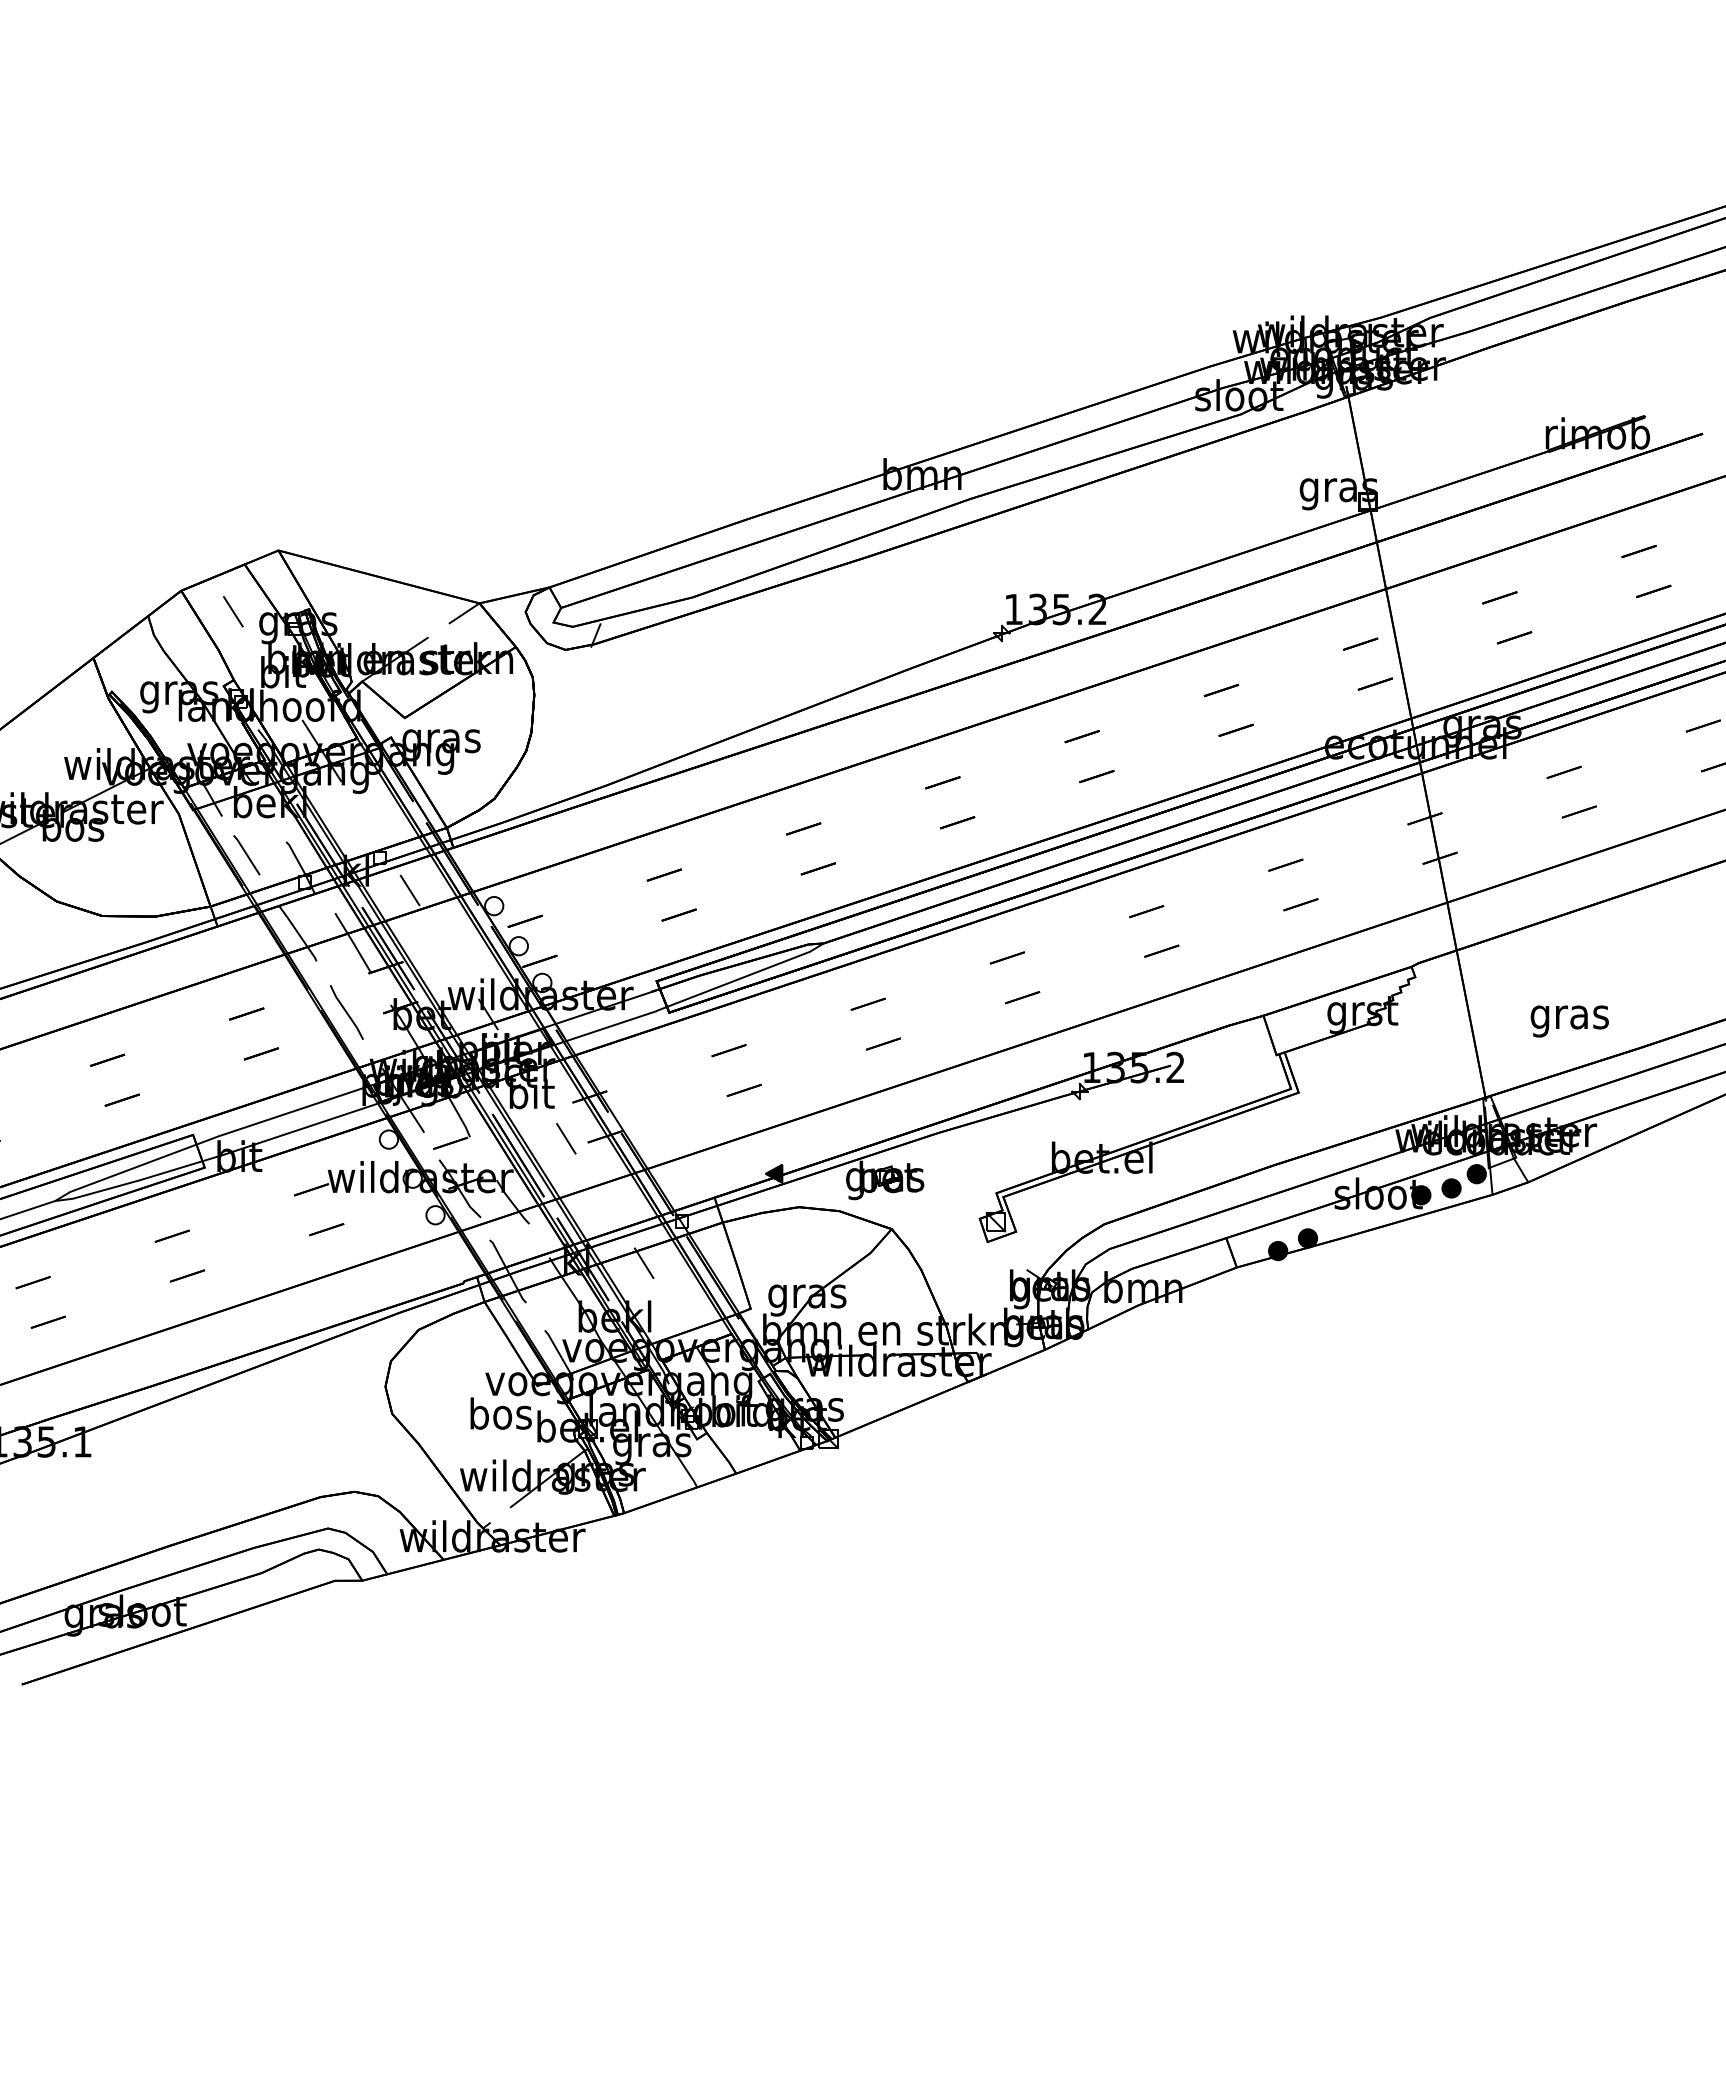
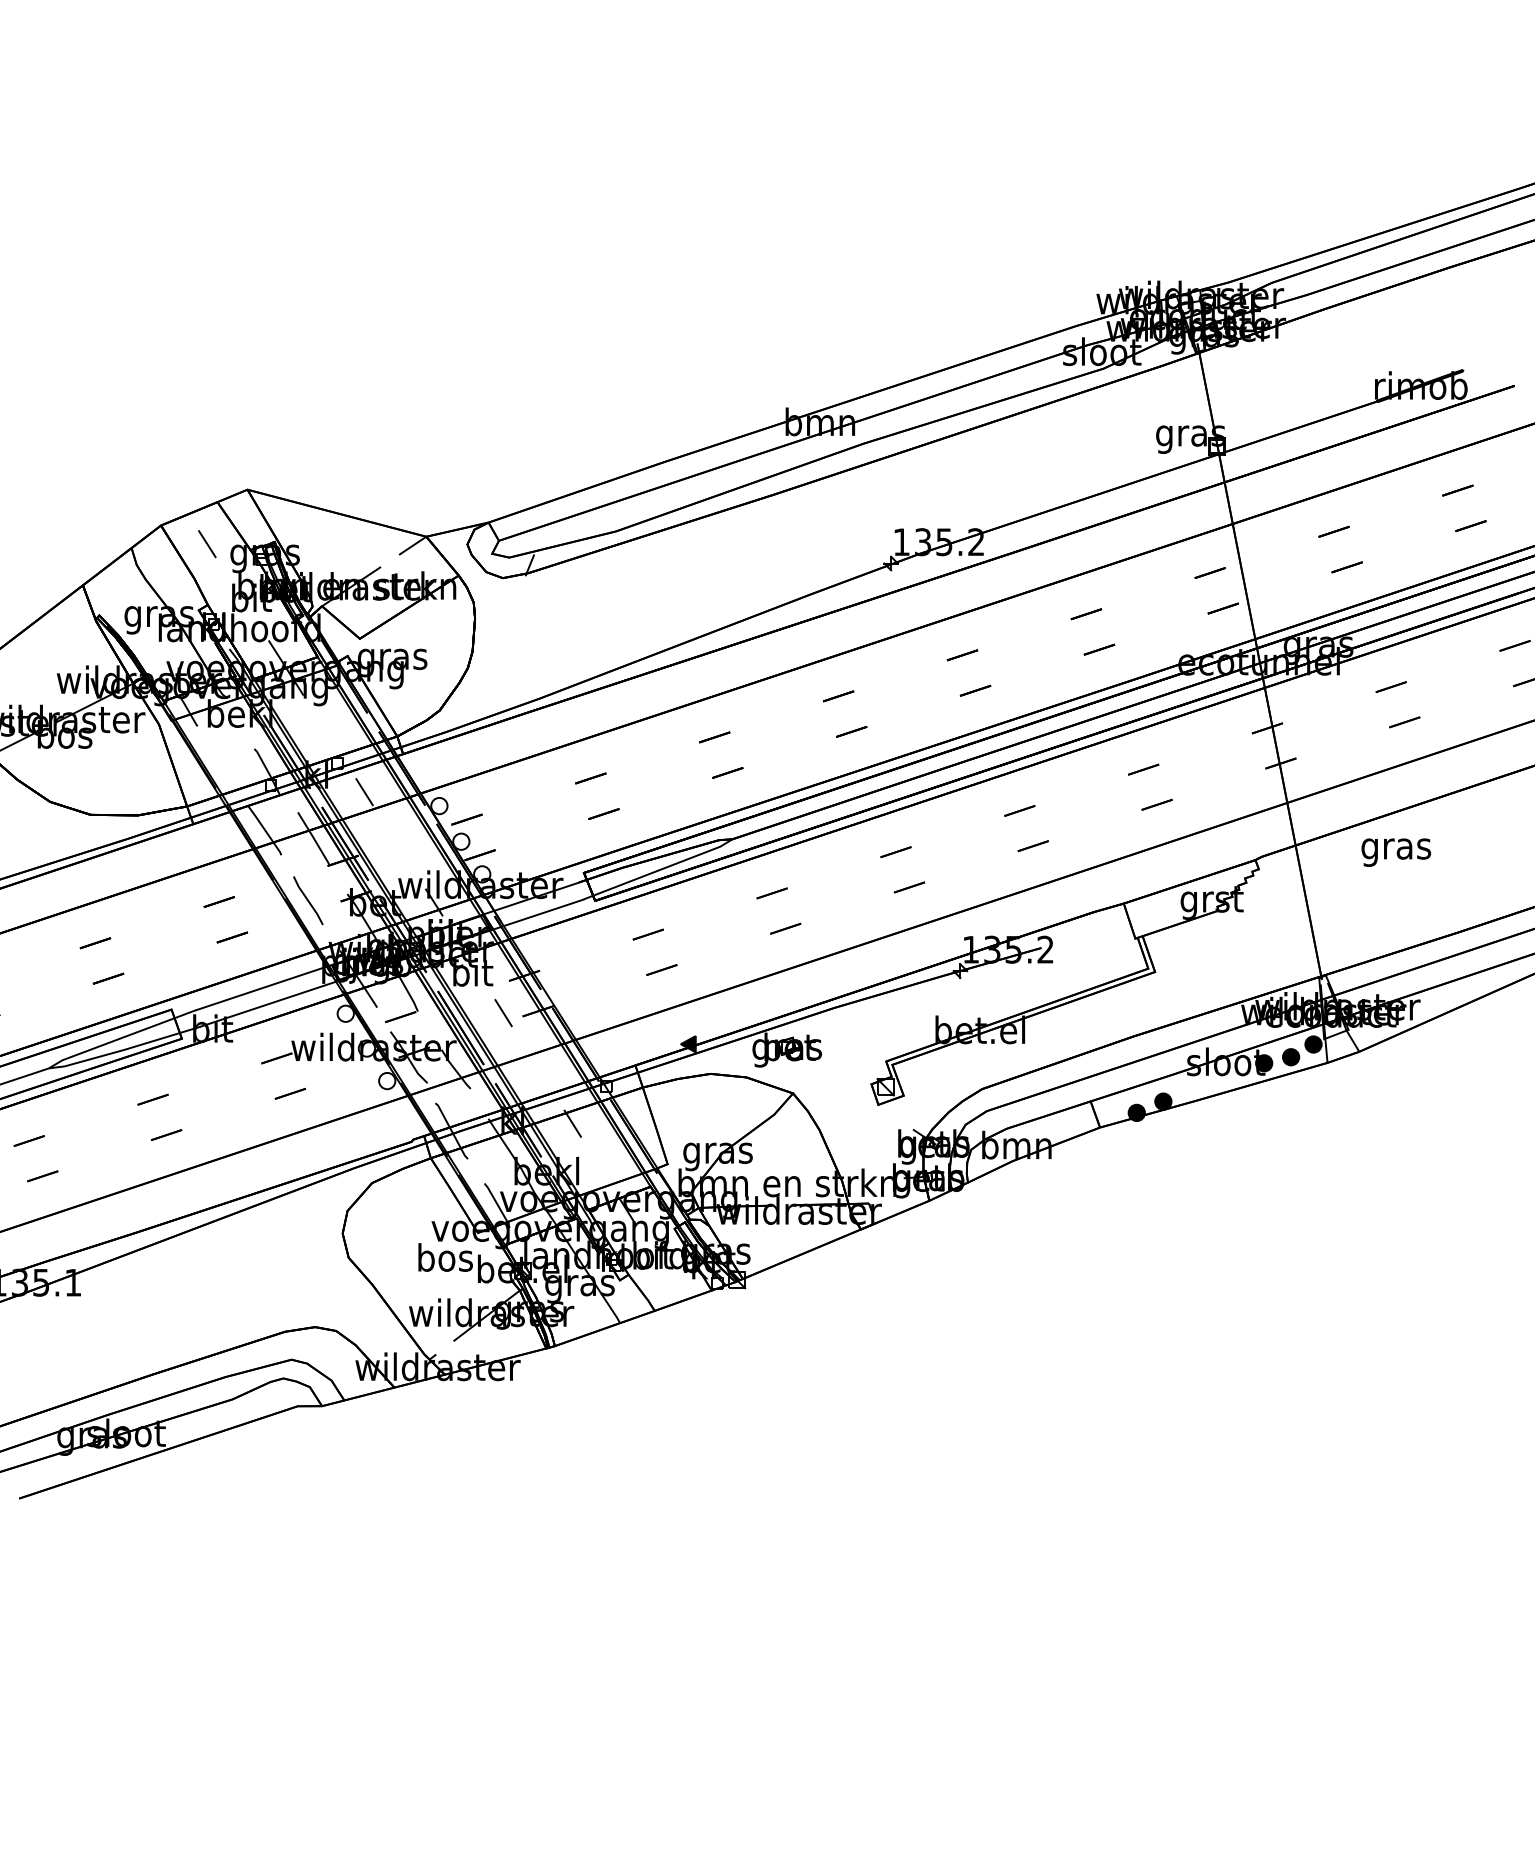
line: (246, 855) -> (219, 761), removed
text: (1569, 1021) -> (1396, 852), moved

